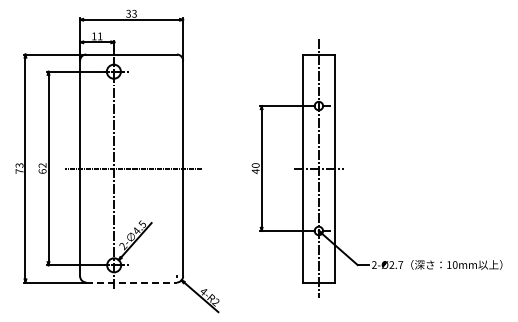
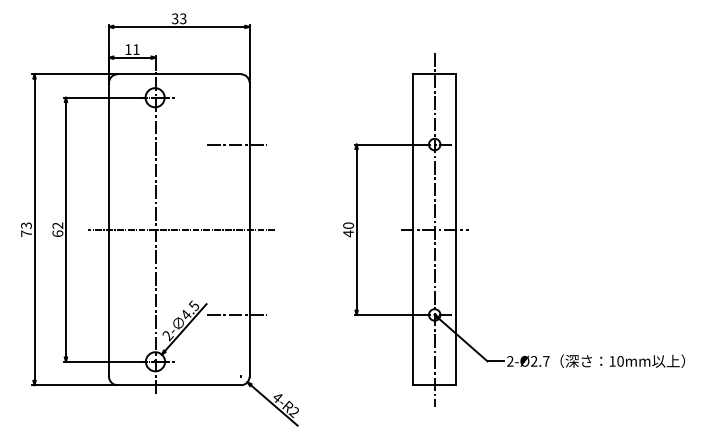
line: (173, 106) -> (236, 145), added
line: (173, 230) -> (236, 314), added
line: (132, 282) -> (180, 385), dashed -> solid

